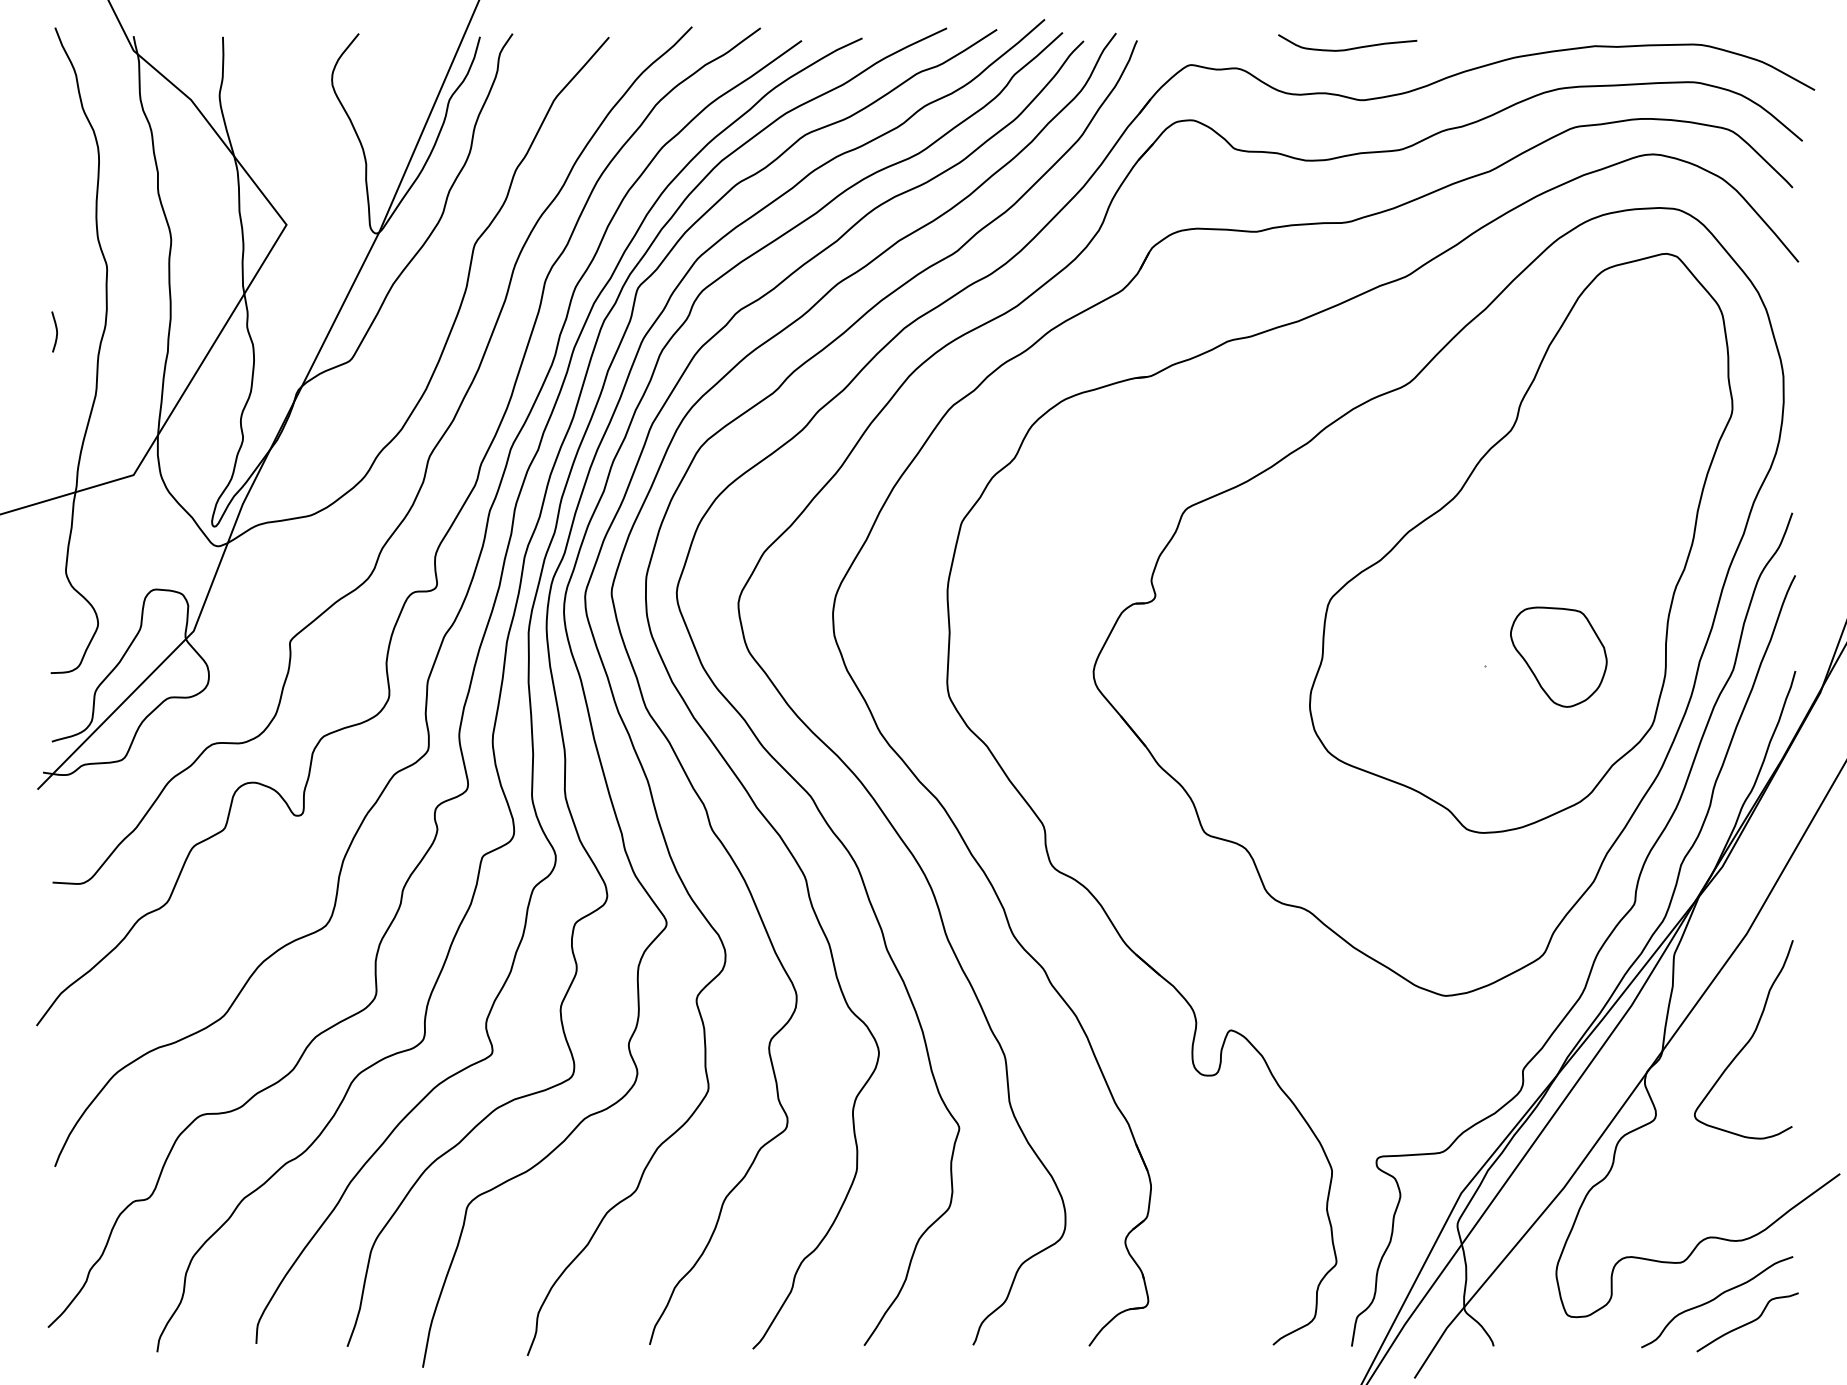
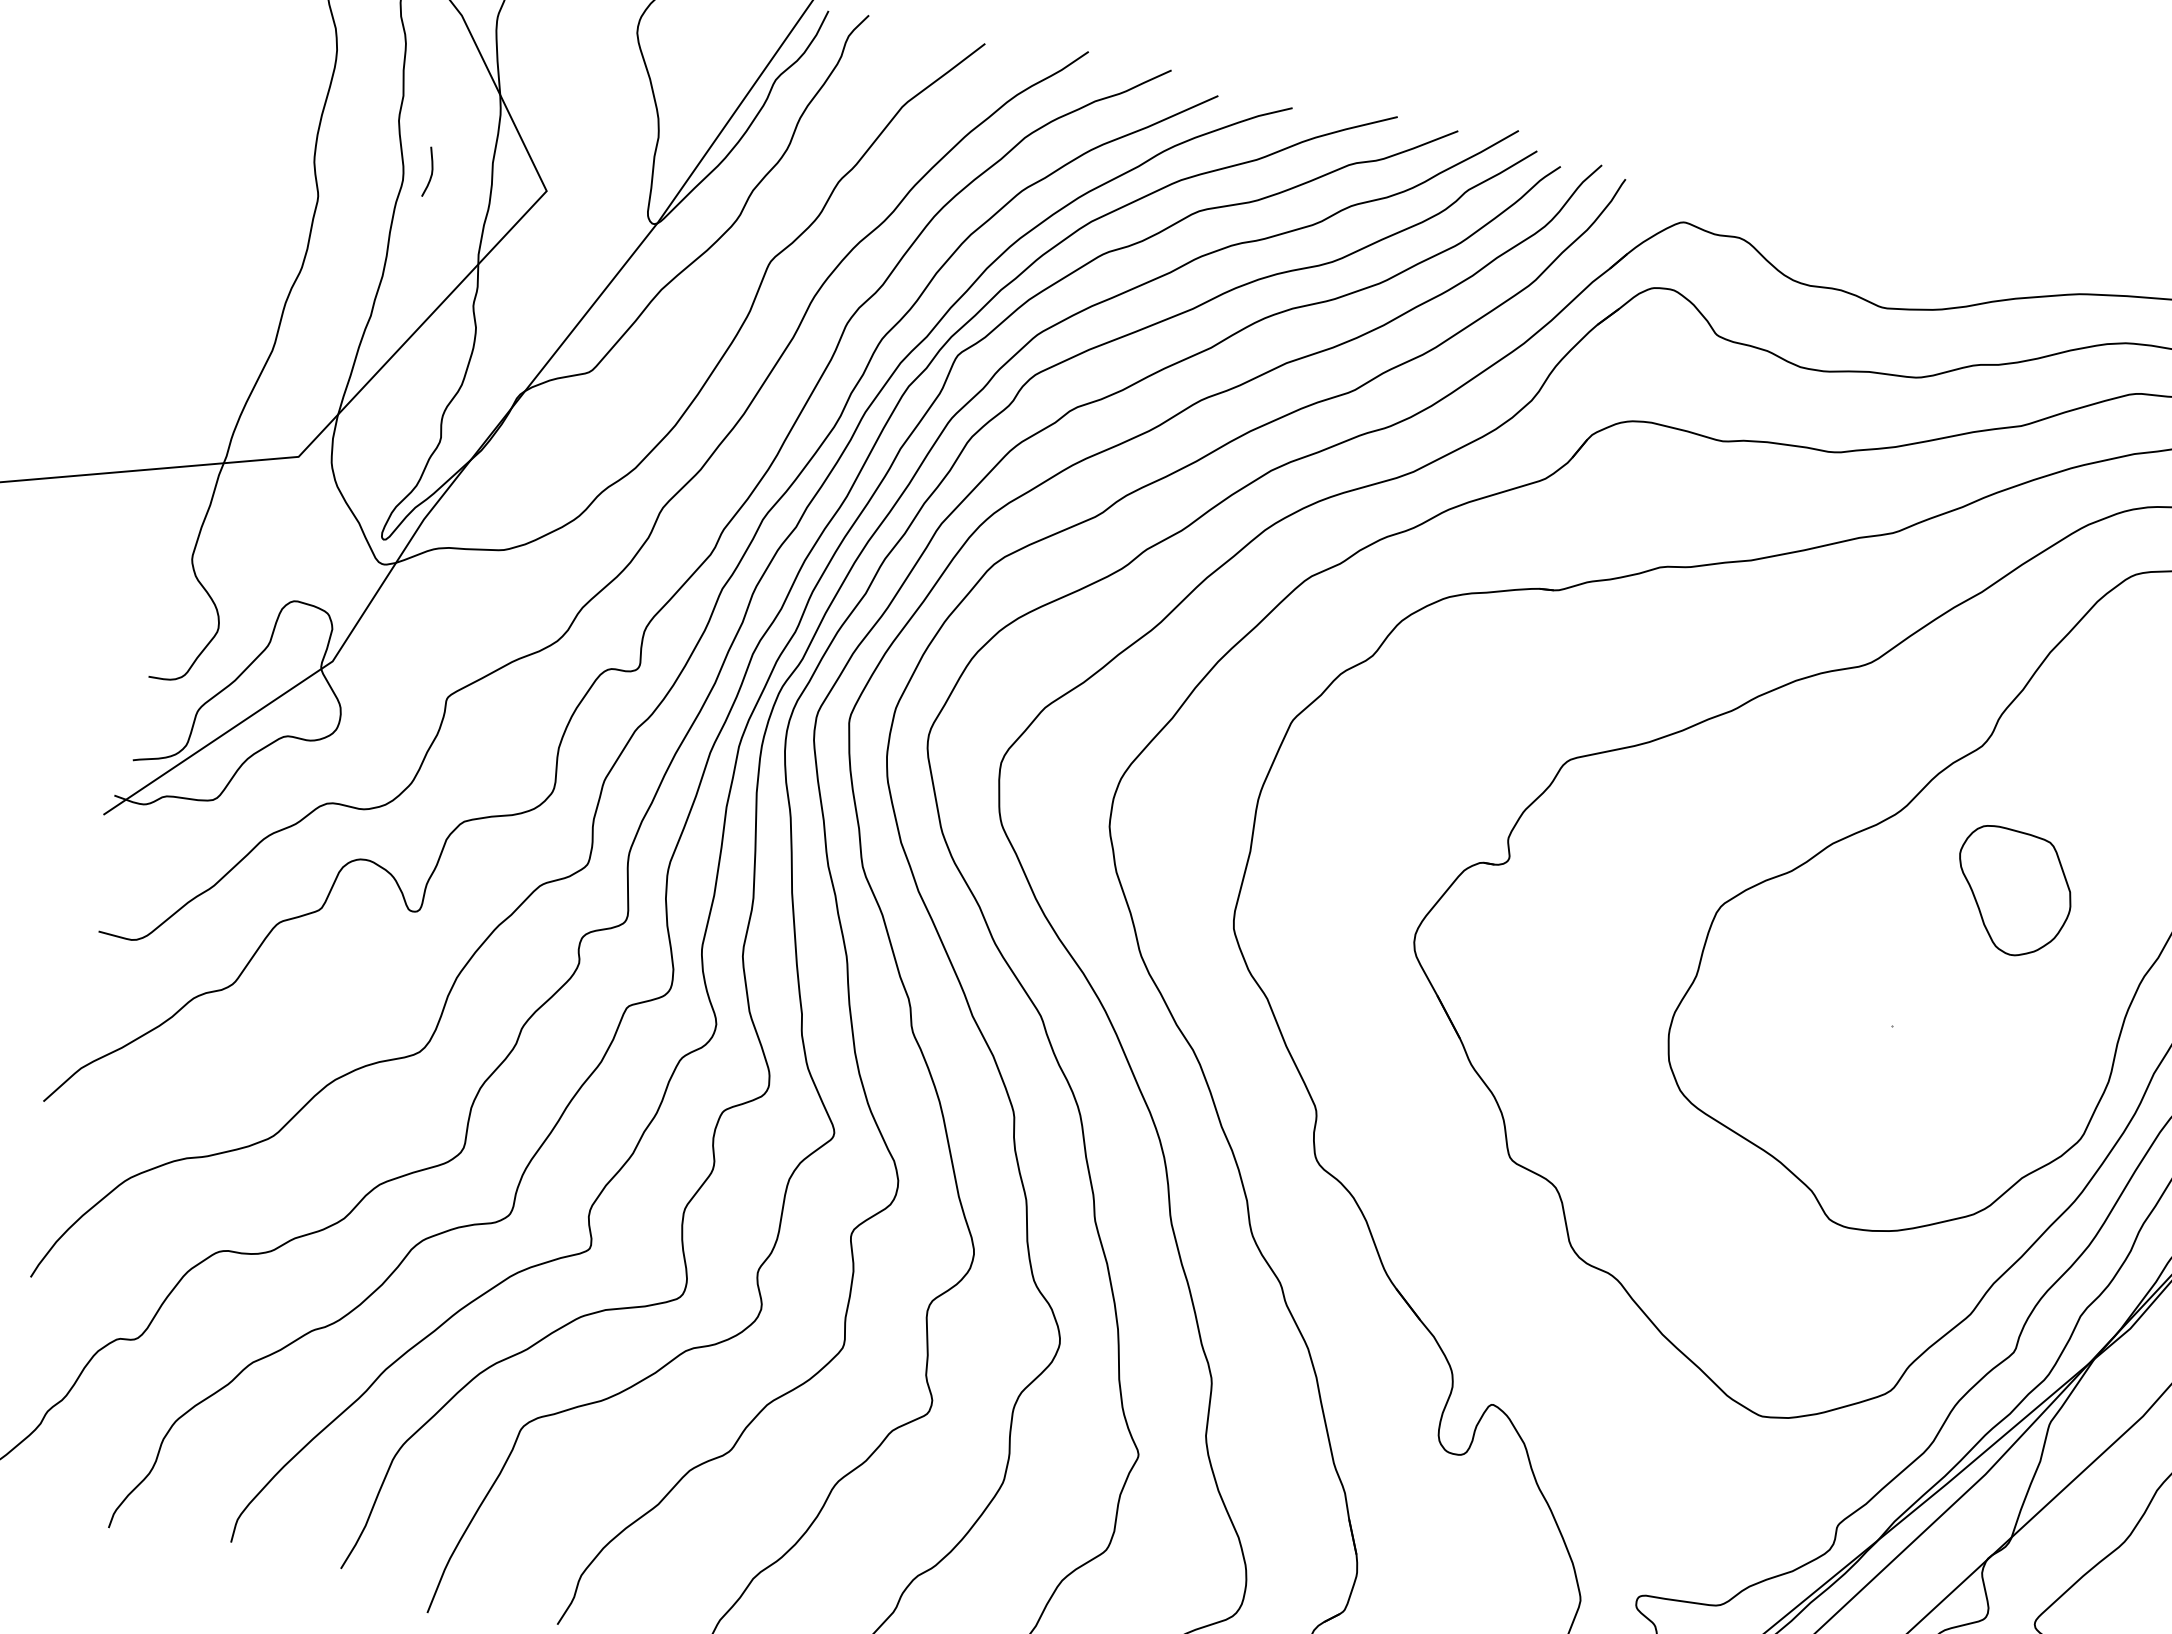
curve: (1347, 48) -> (1879, 241), removed
curve: (56, 331) -> (431, 172), moved
part: (1558, 656) -> (2012, 891), moved

